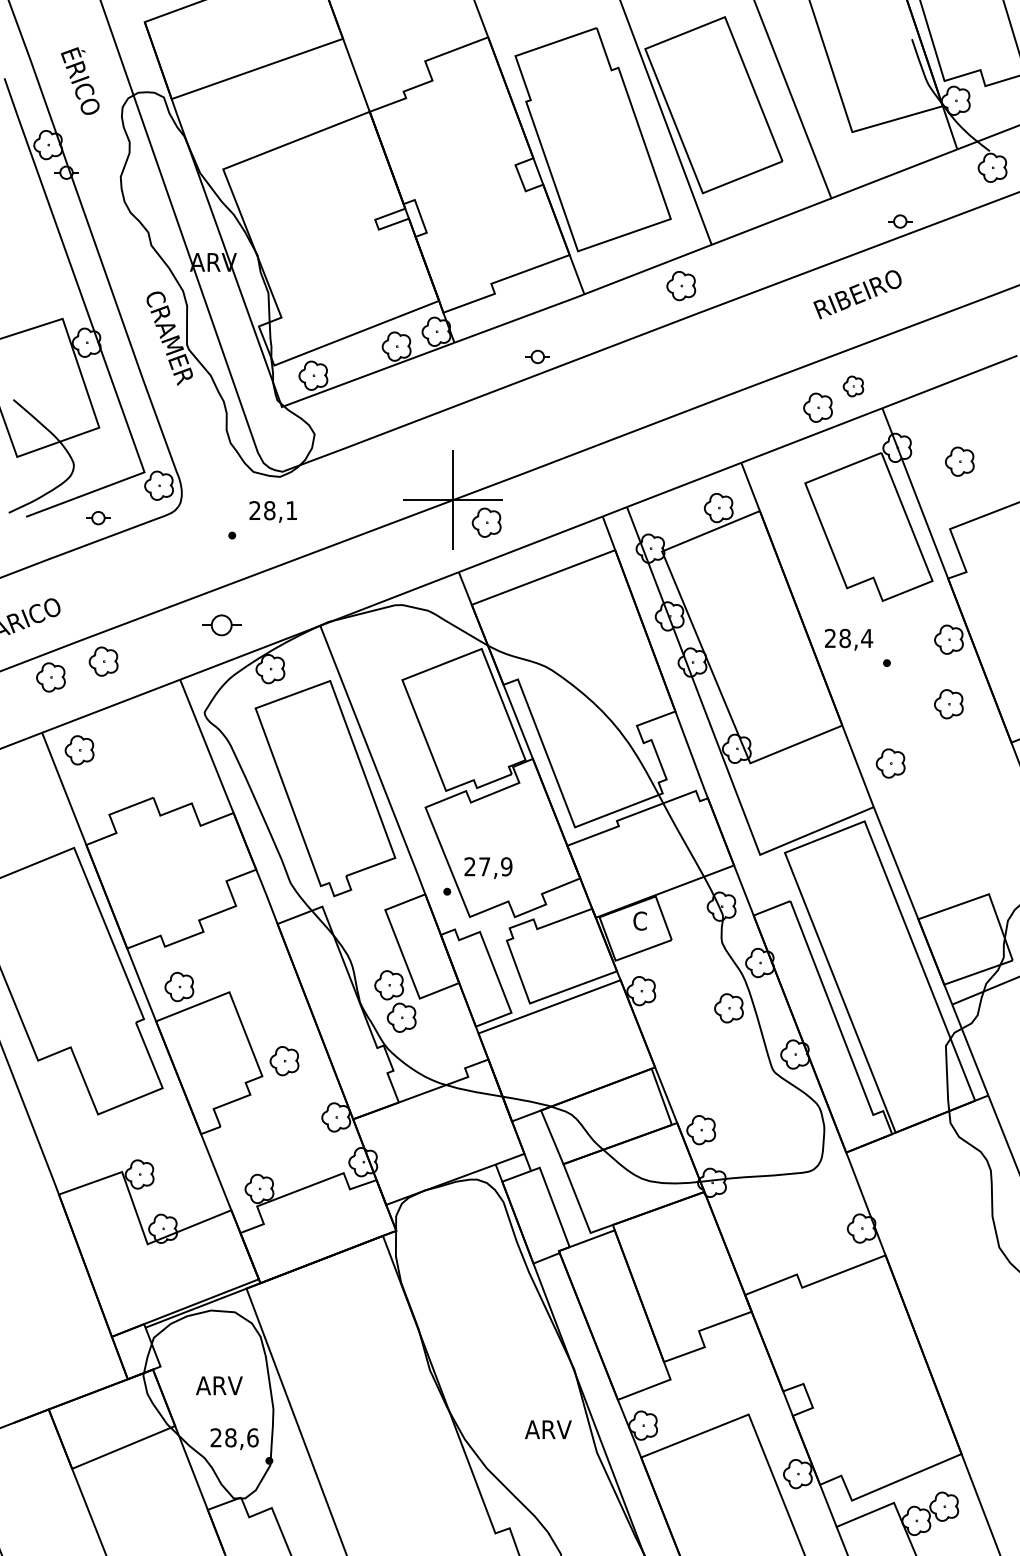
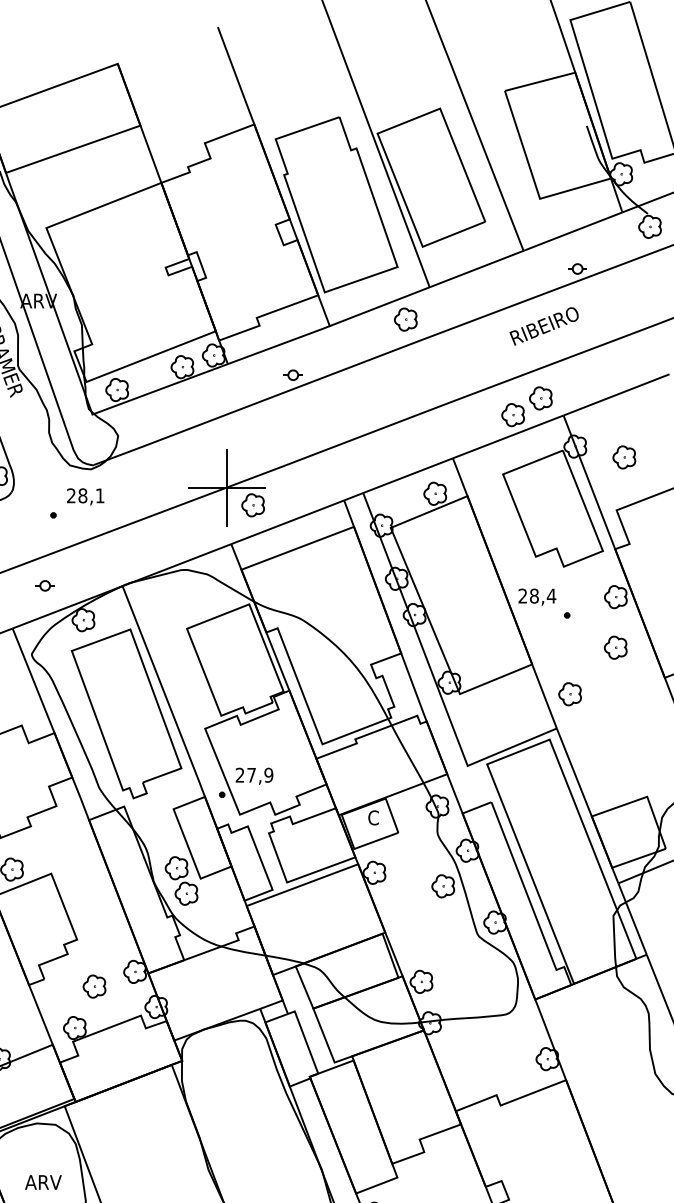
part: (853, 386) -> (540, 398), size x1.43
part: (221, 625) -> (45, 585), size x0.62
part: (284, 1061) -> (94, 986), moved

